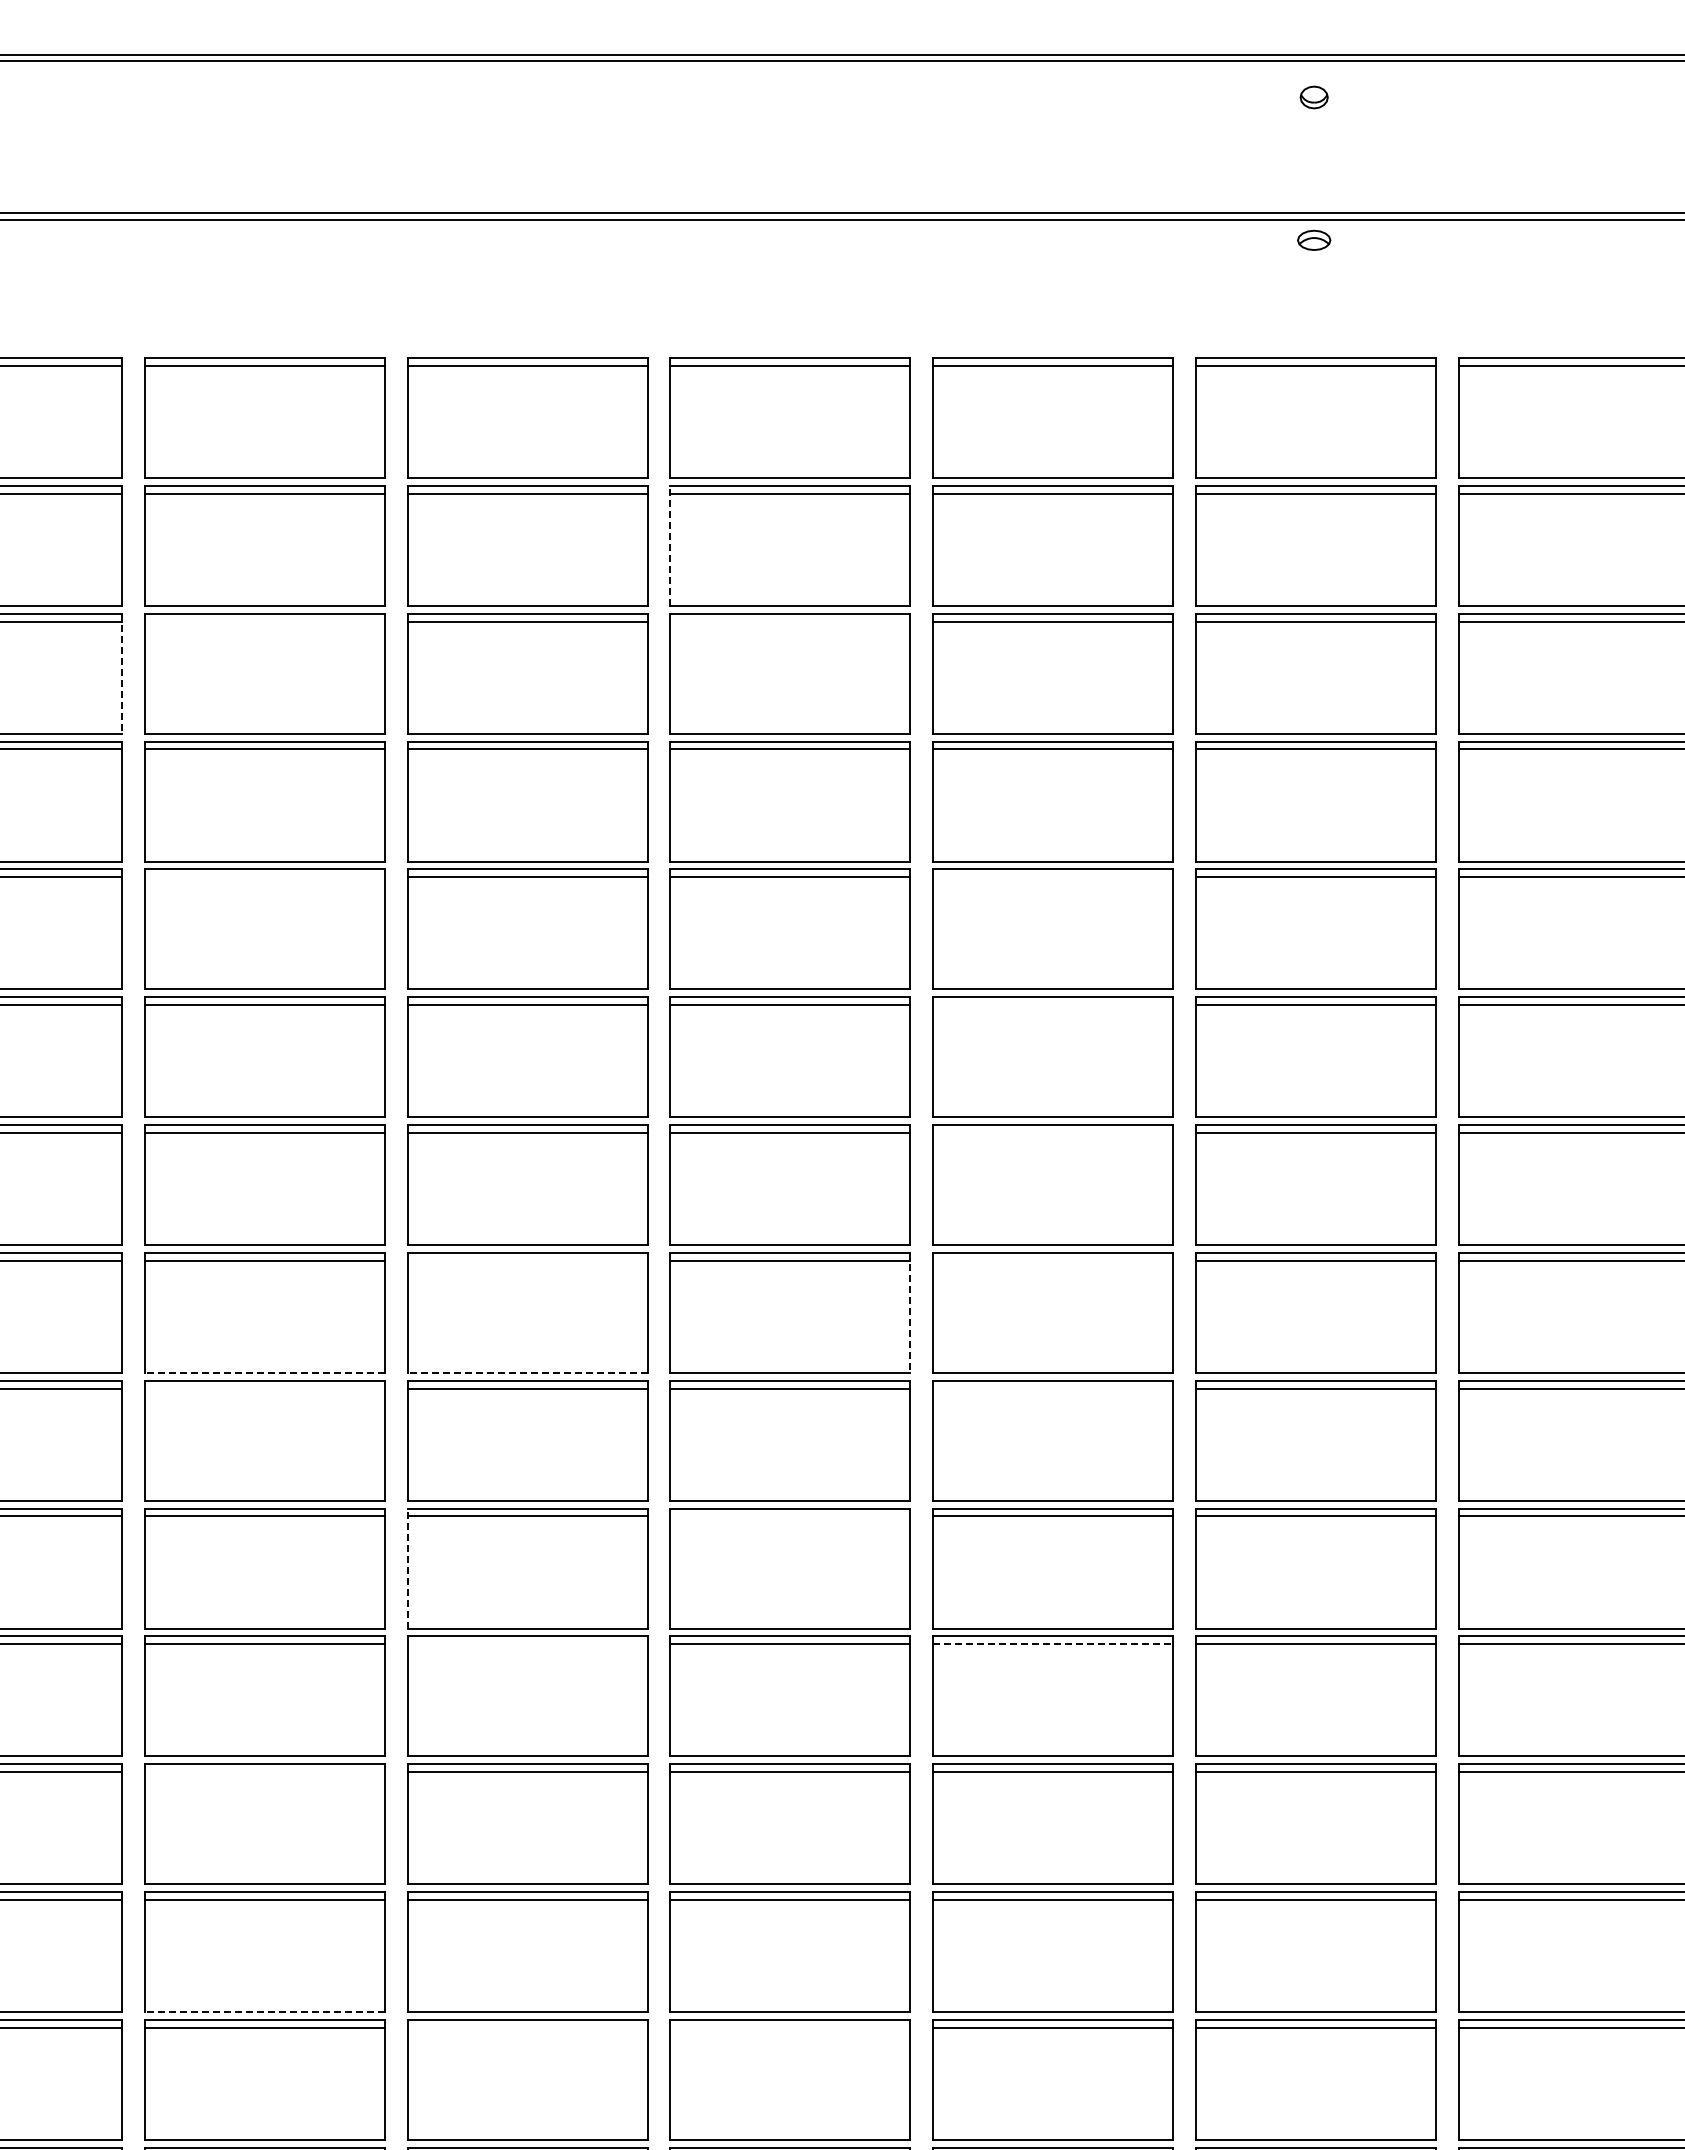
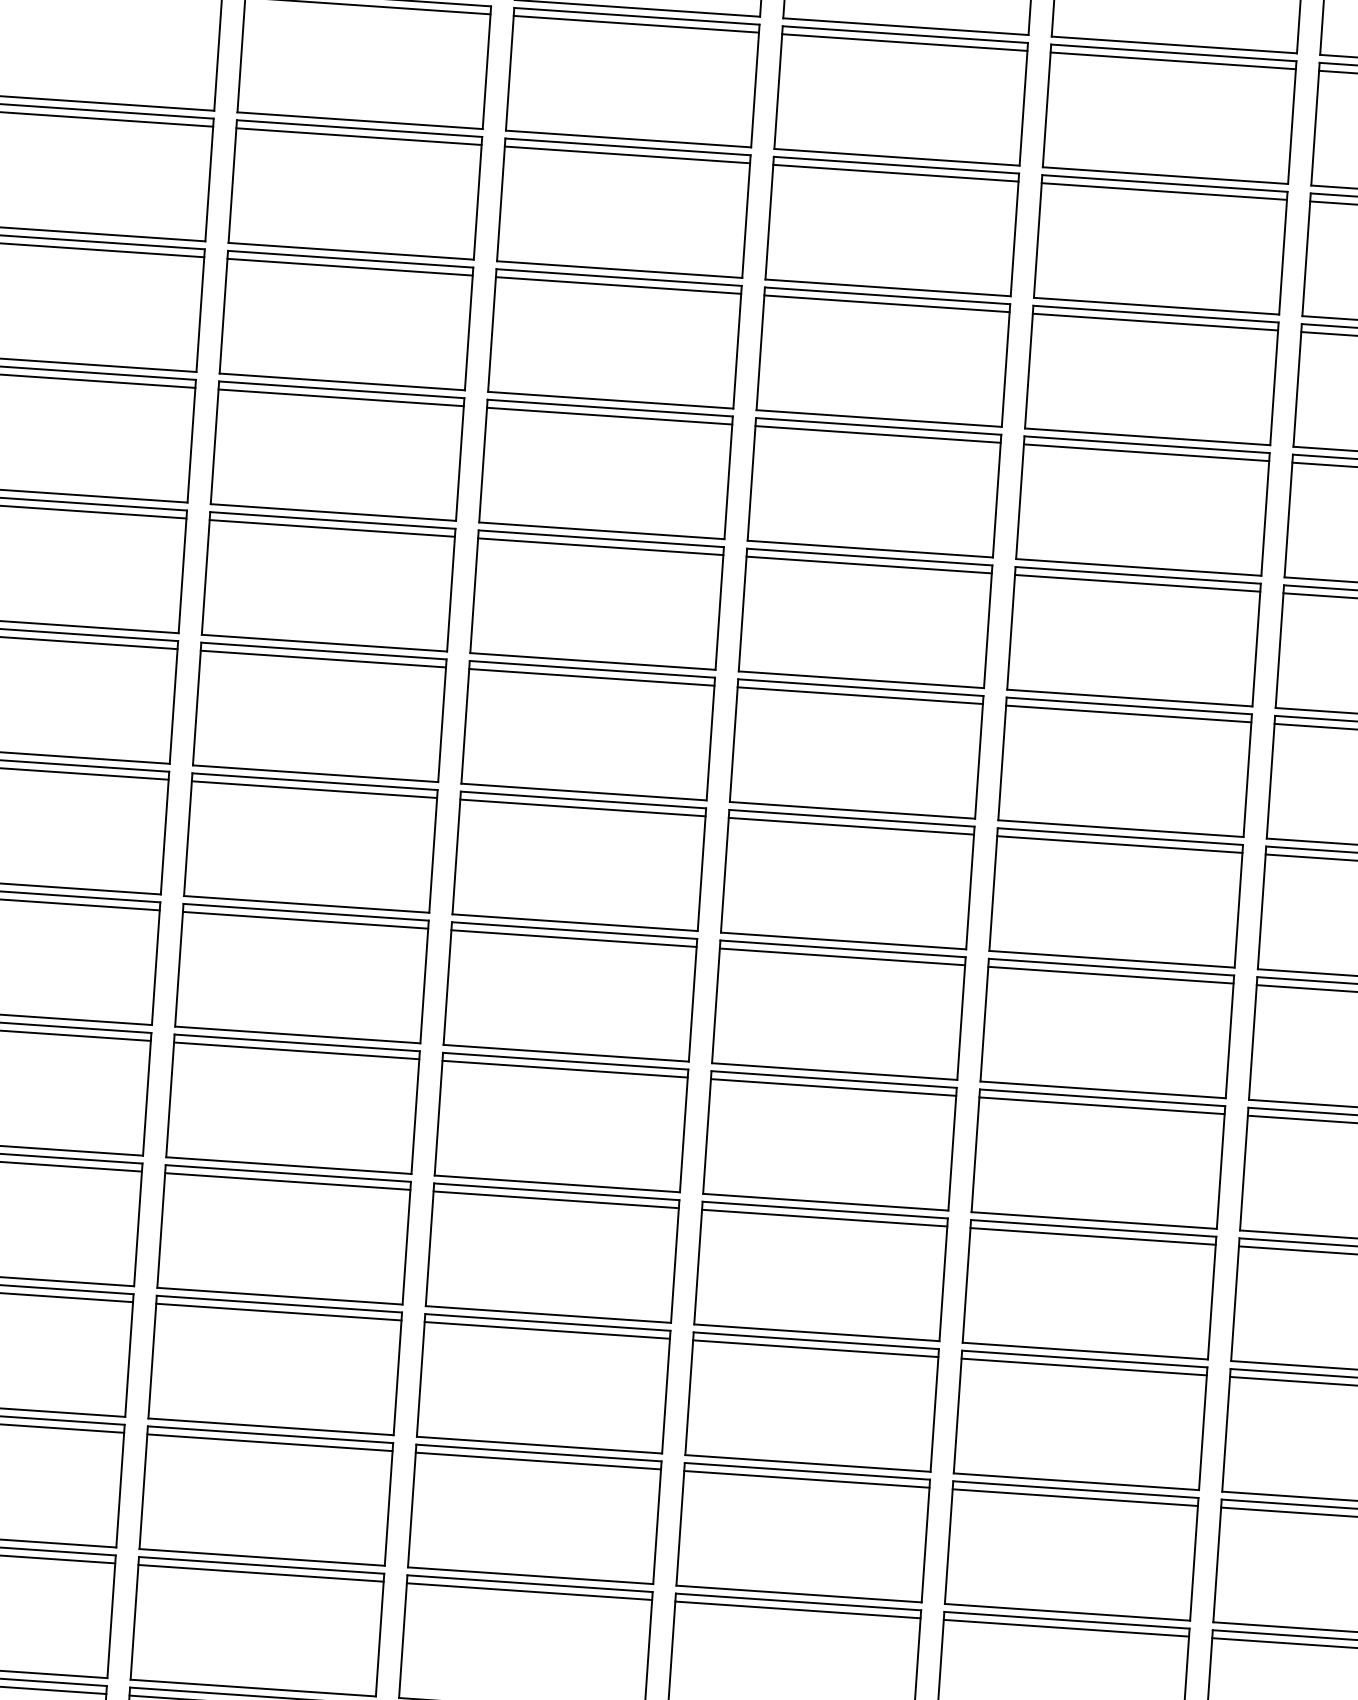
line: (670, 545) -> (778, 87), dashed -> solid
line: (264, 621) -> (358, 136), added
line: (790, 621) -> (896, 173), added
line: (122, 674) -> (209, 180), dashed -> solid
line: (264, 877) -> (340, 398), added
line: (1053, 877) -> (1146, 453), added
line: (1053, 1005) -> (1138, 583), added
line: (1053, 1132) -> (1129, 713), added
line: (527, 1260) -> (582, 807), added
line: (1053, 1260) -> (1120, 844), added
line: (910, 1313) -> (970, 888), dashed -> solid
line: (264, 1372) -> (306, 903), dashed -> solid
line: (527, 1372) -> (574, 922), dashed -> solid
line: (264, 1388) -> (305, 920), added
line: (1053, 1388) -> (1111, 975), added
line: (790, 1516) -> (833, 1087), added
line: (407, 1568) -> (438, 1114), dashed -> solid
line: (527, 1644) -> (556, 1200), added
line: (1053, 1644) -> (1093, 1236), dashed -> solid
line: (264, 1771) -> (278, 1311), added
line: (264, 2012) -> (261, 1557), dashed -> solid
line: (527, 2027) -> (529, 1591), added
line: (790, 2027) -> (798, 1609), added

